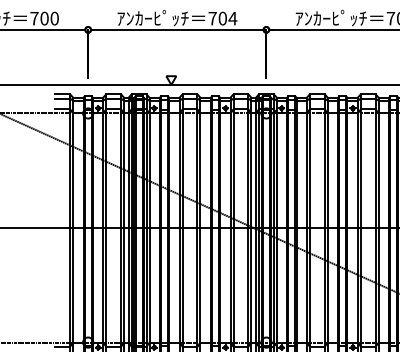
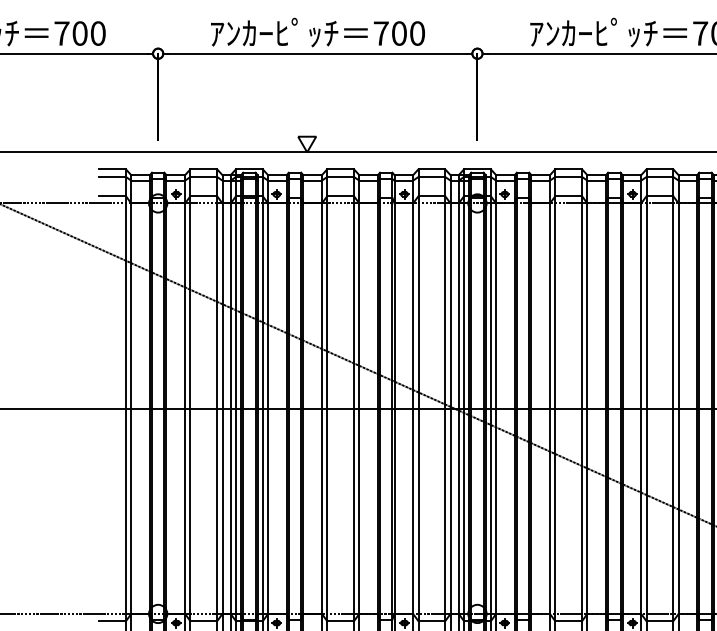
text: (232, 18) -> (416, 33), 704 -> 700

